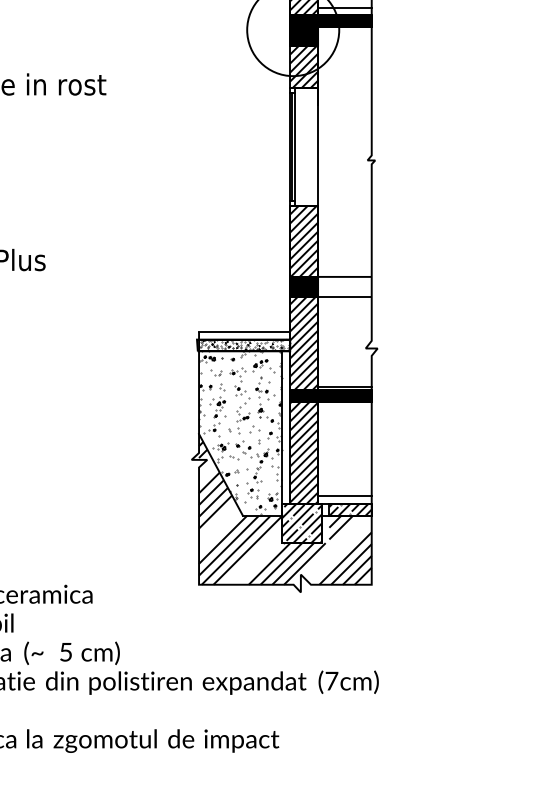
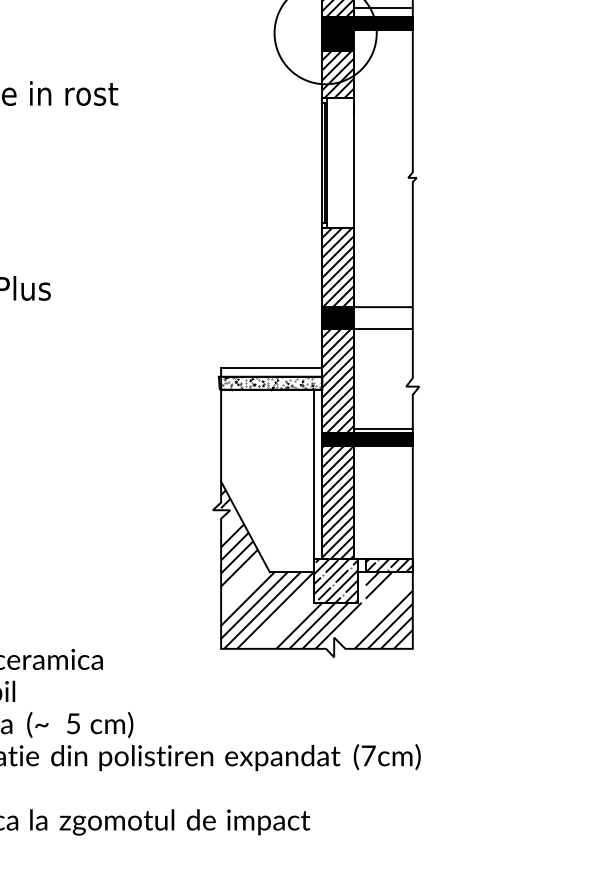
hatch: (240, 432) -> (267, 479), removed
line: (344, 496) -> (382, 550), removed

